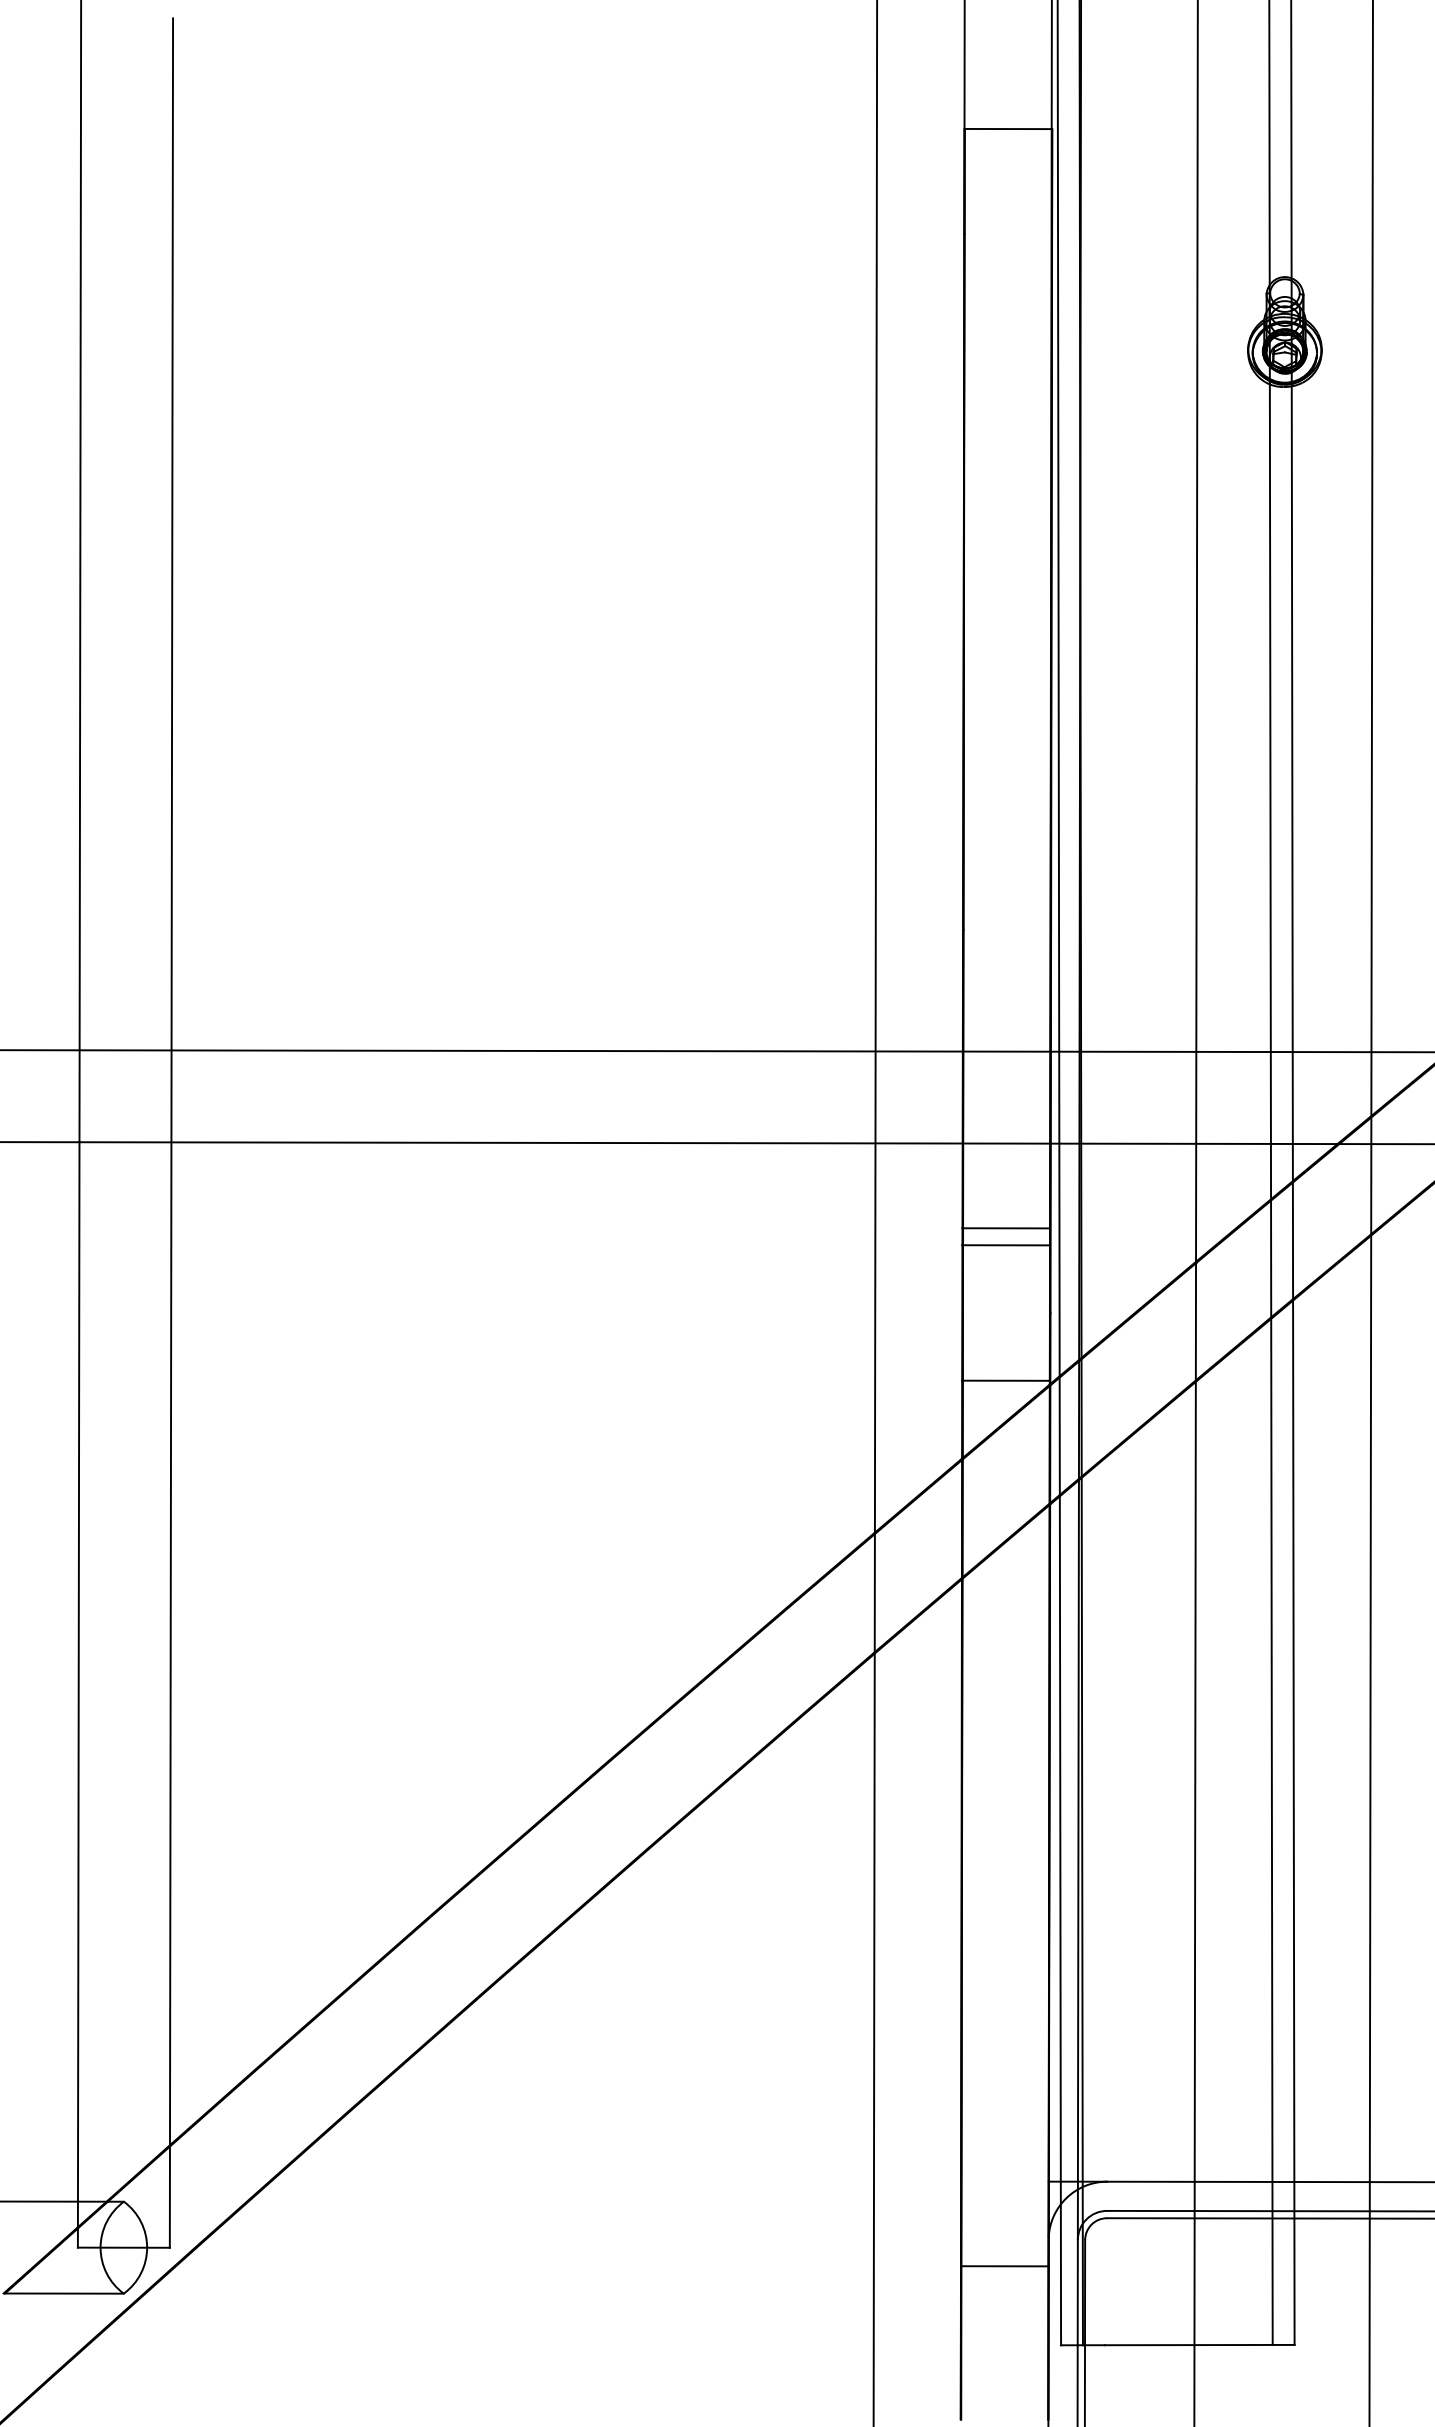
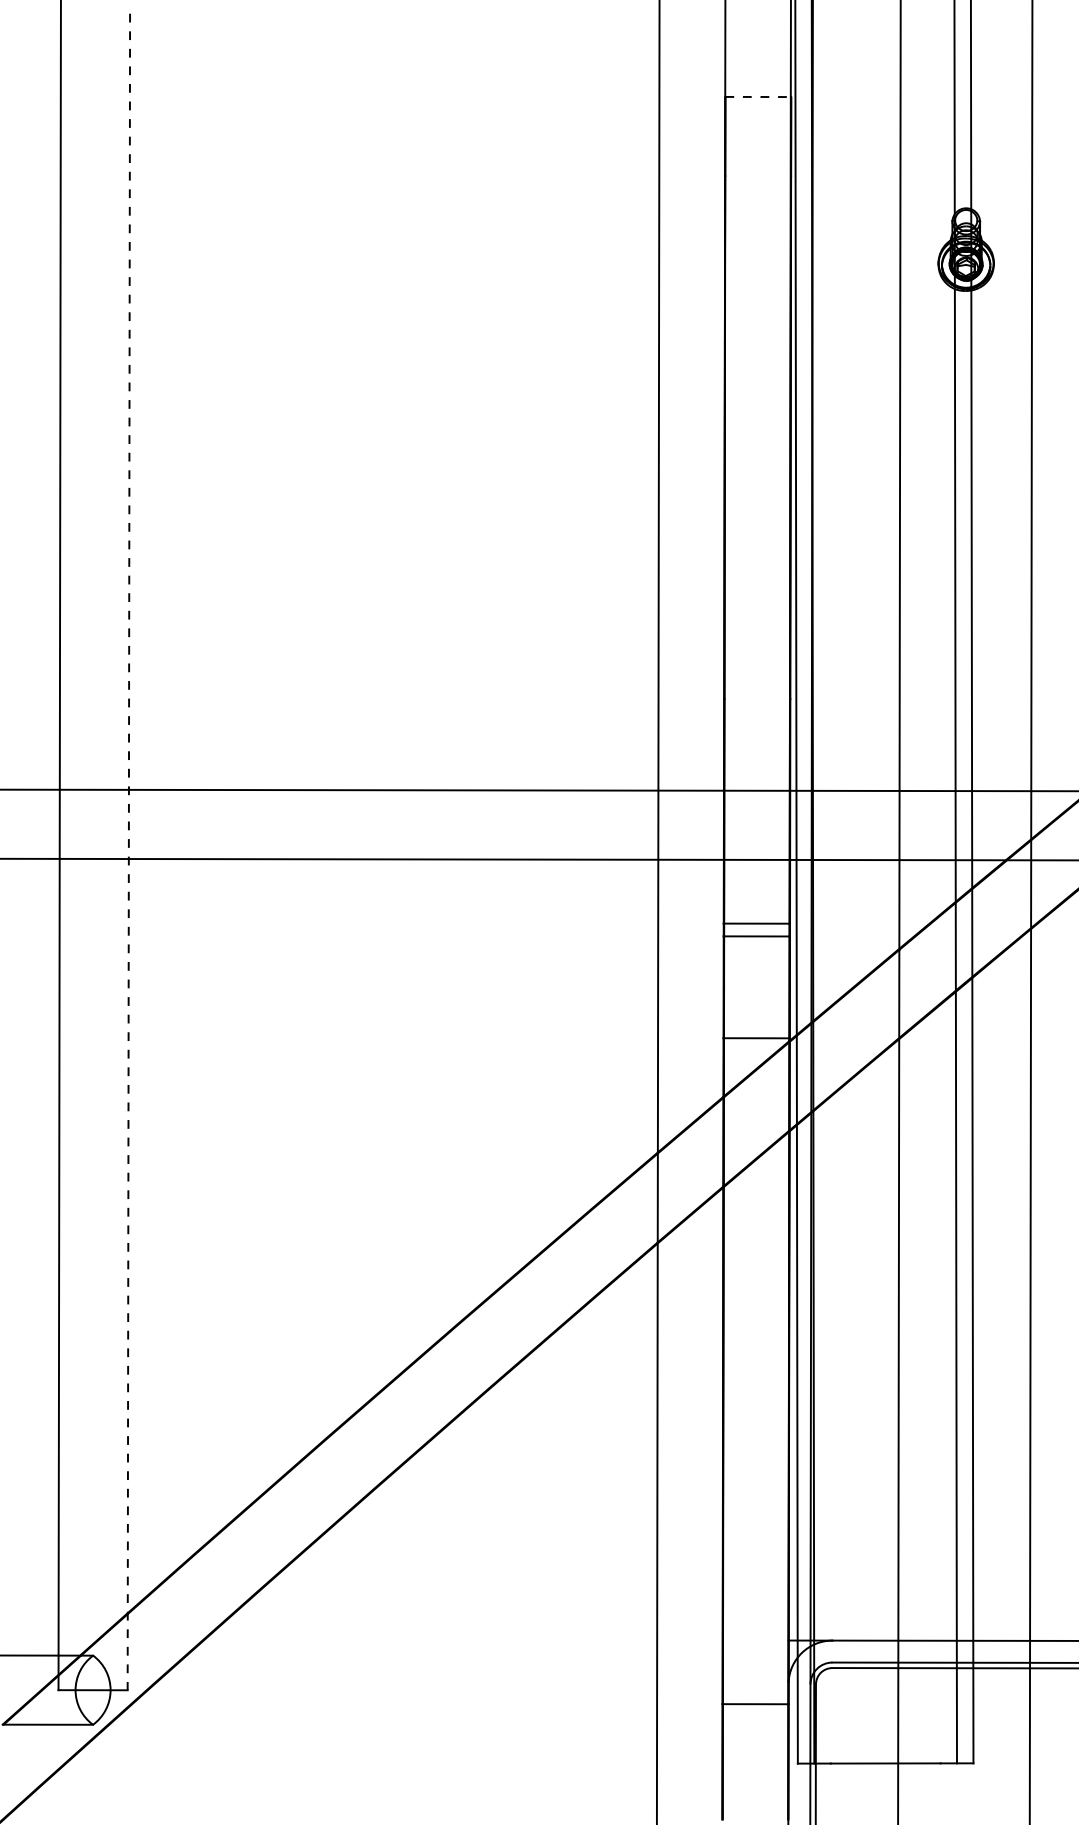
line: (1008, 129) -> (758, 97), solid -> dashed
line: (171, 1133) -> (128, 852), solid -> dashed

